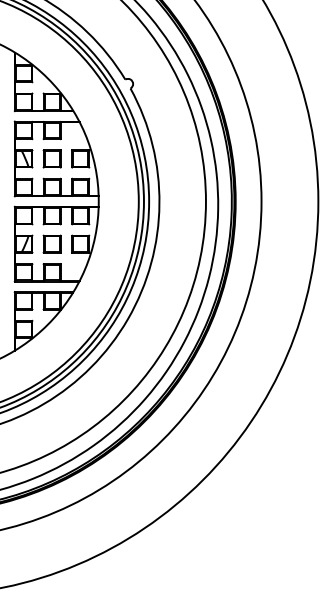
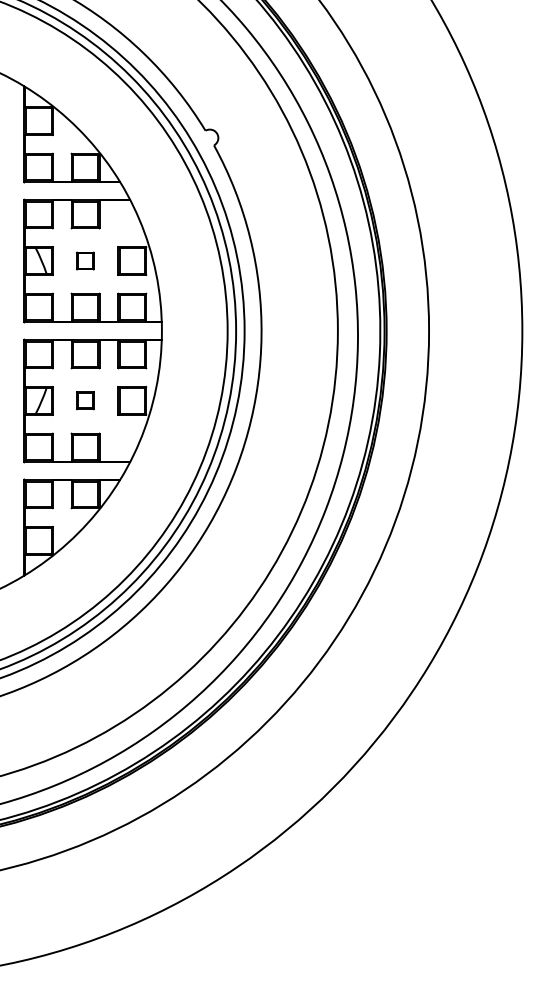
part: (51, 158) -> (84, 260), size x0.6
part: (51, 243) -> (84, 399), size x0.6

